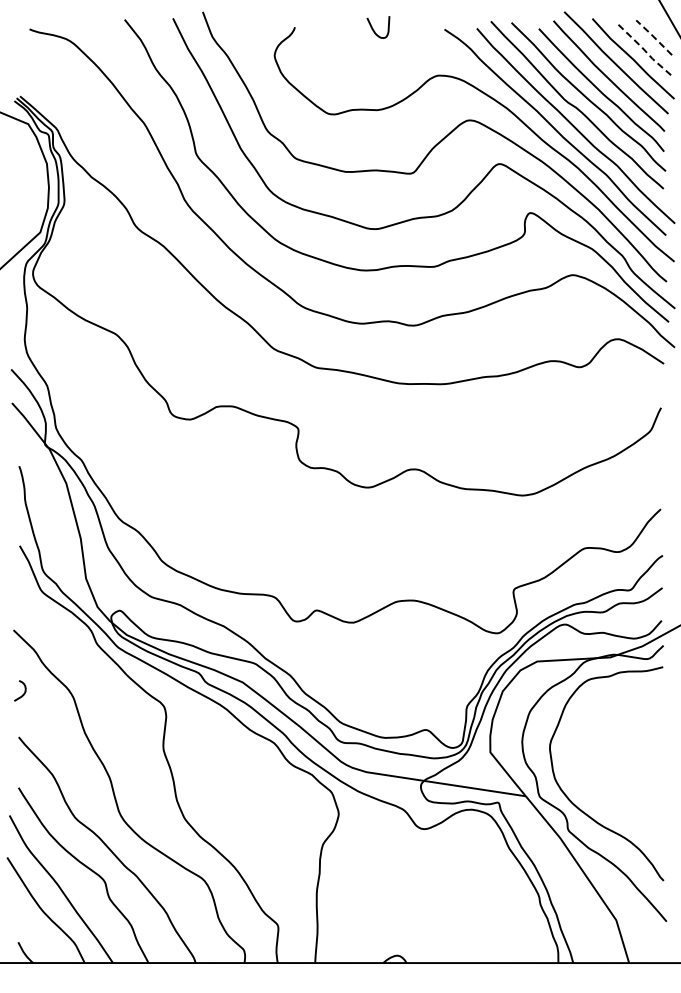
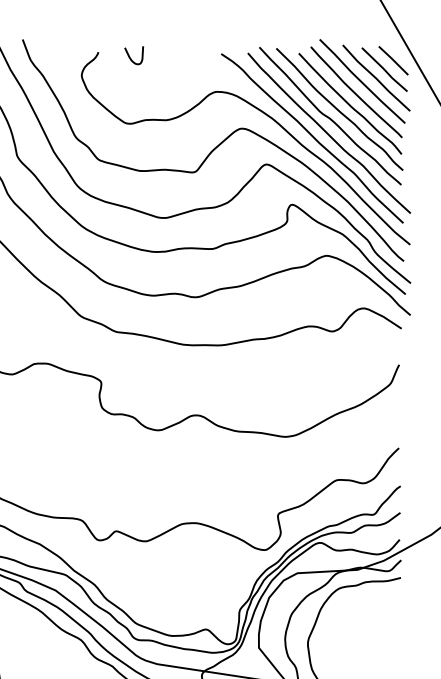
curve: (374, 30) -> (130, 58), moved
line: (653, 37) -> (392, 60), dashed -> solid
line: (643, 48) -> (384, 69), dashed -> solid

